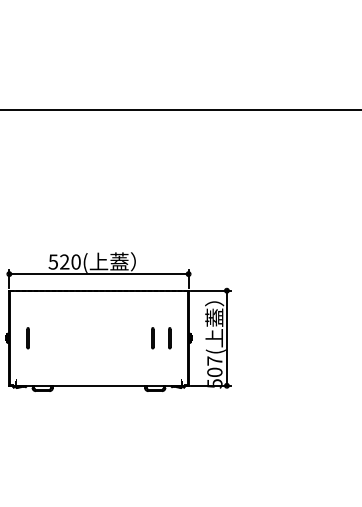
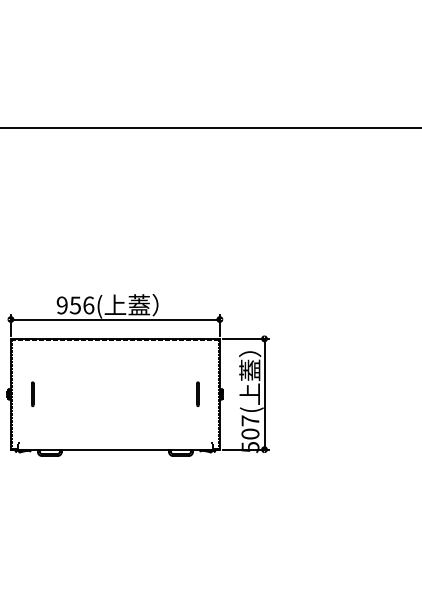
text: (64, 261) -> (75, 304), 520( -> 956(
line: (152, 338) -> (177, 394), removed

